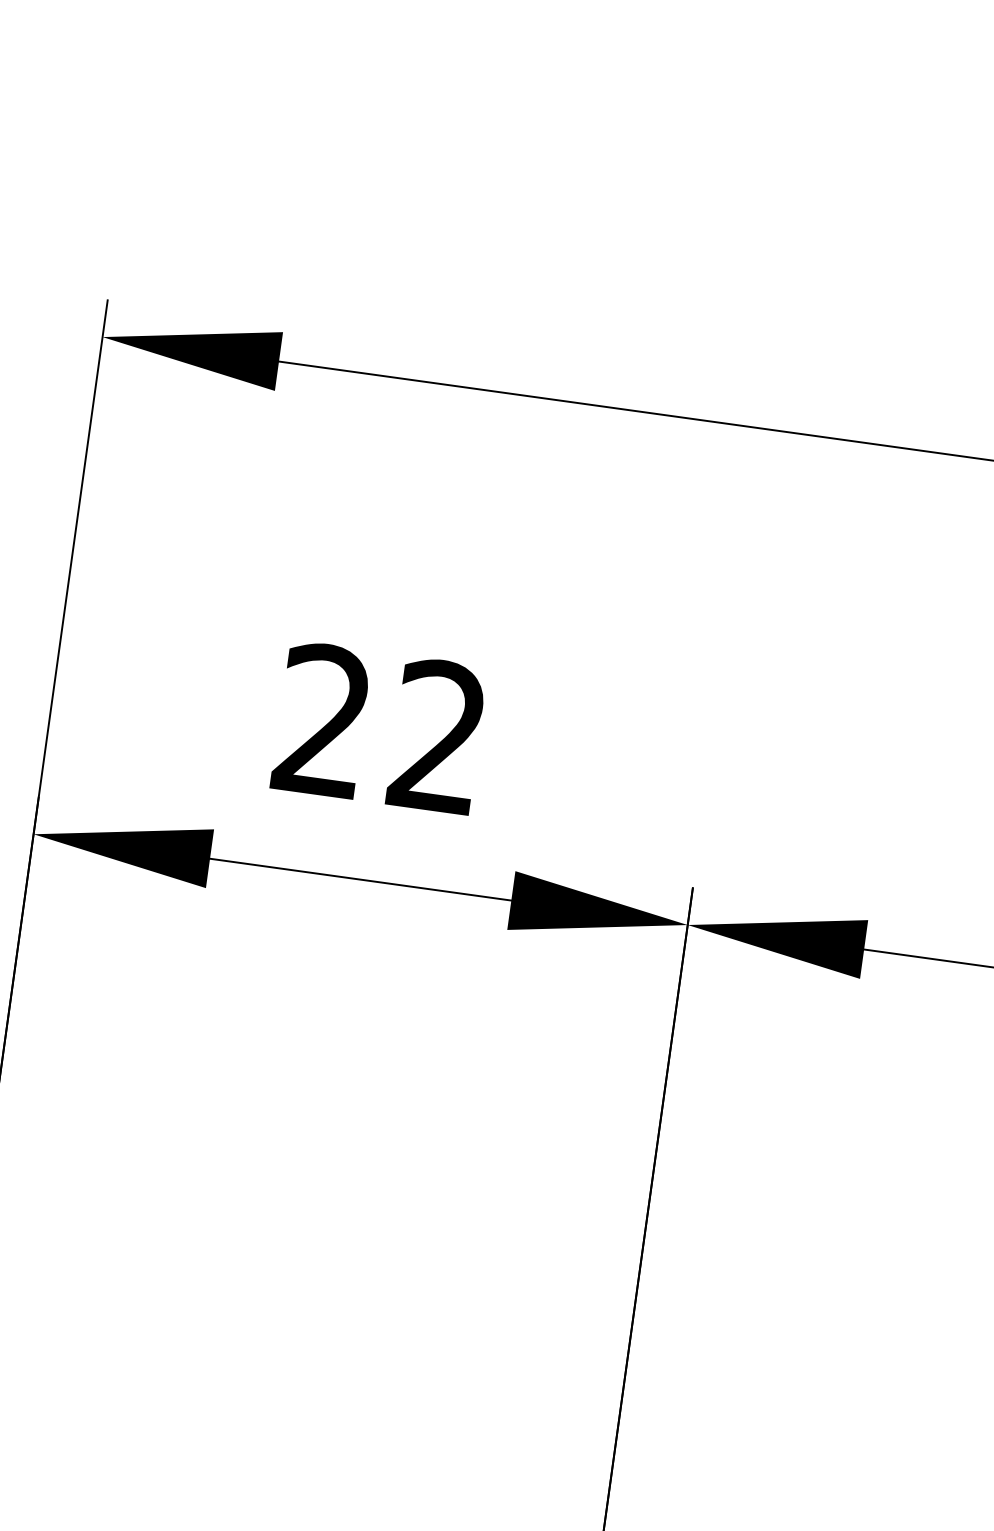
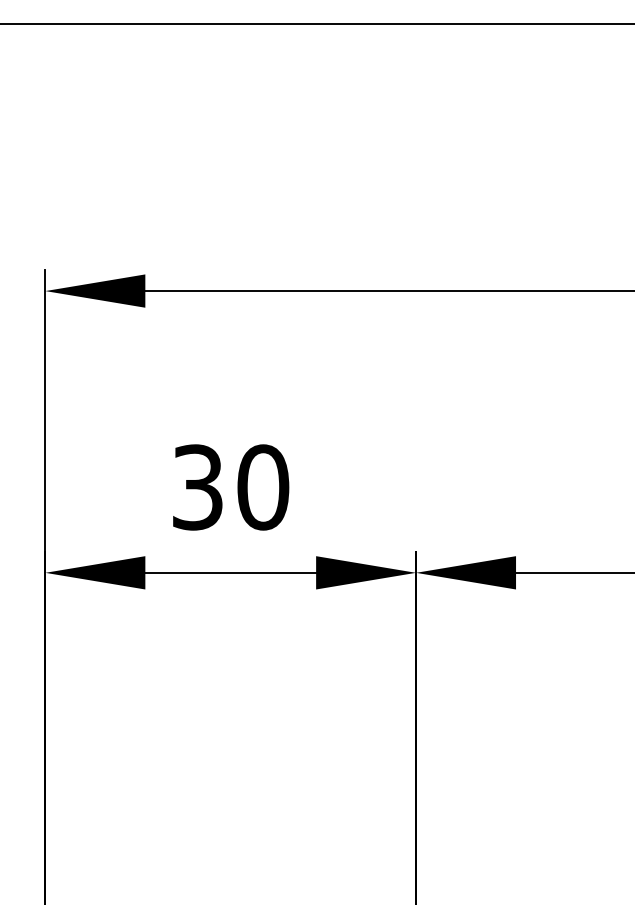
text: (381, 729) -> (230, 487), 22 -> 30

